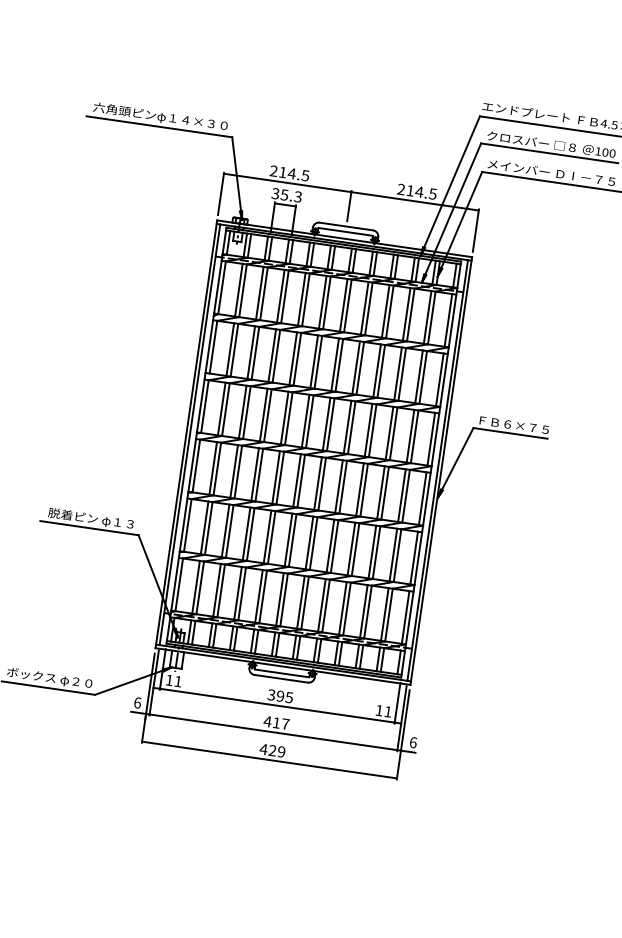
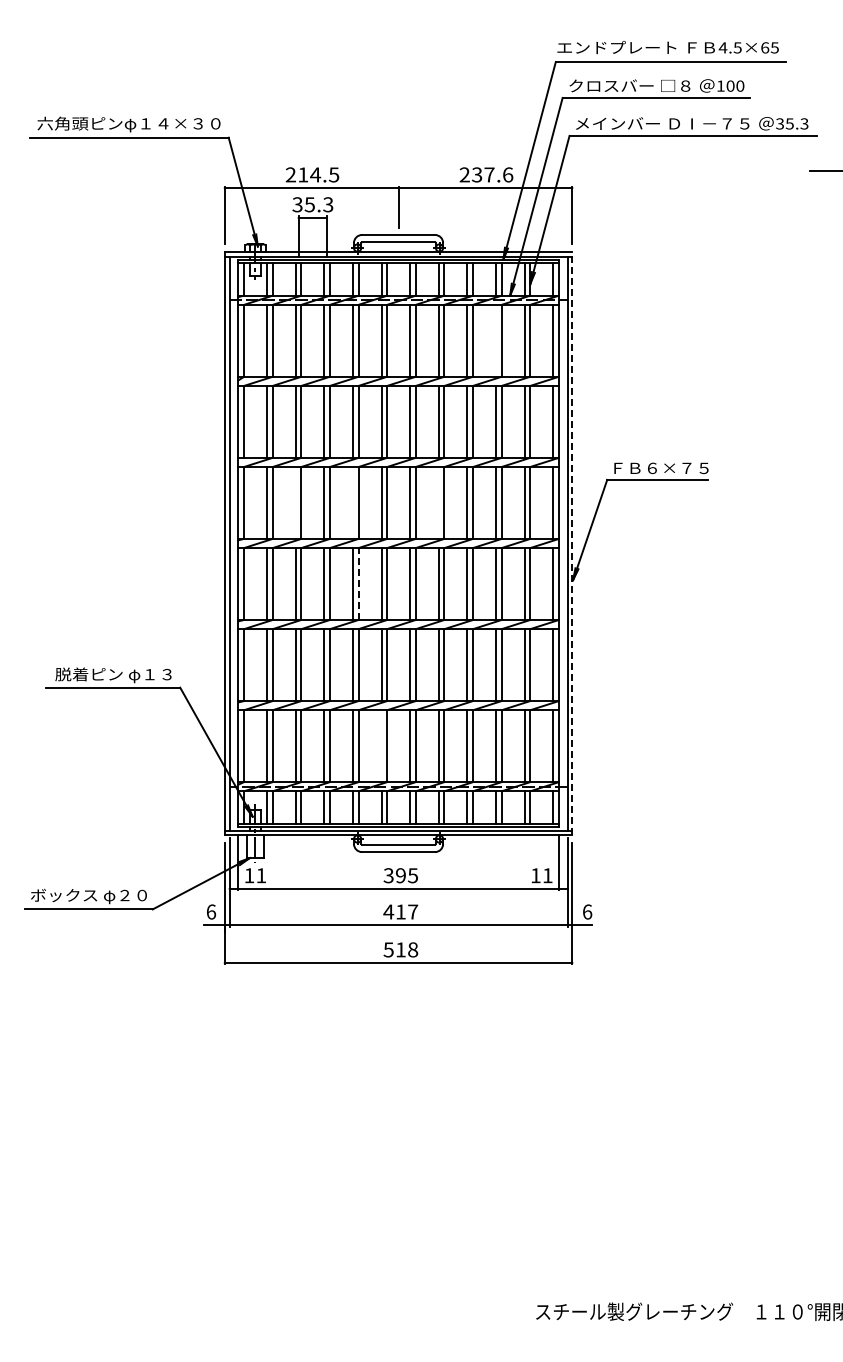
text: (421, 192) -> (492, 174), 214.5 -> 237.6
line: (407, 314) -> (496, 340), removed
line: (242, 411) -> (295, 502), removed
line: (284, 417) -> (352, 502), removed
line: (347, 426) -> (438, 502), removed
line: (441, 470) -> (572, 543), solid -> dashed
line: (280, 478) -> (358, 584), solid -> dashed
line: (279, 599) -> (381, 746), removed
text: (272, 750) -> (400, 949), 429 -> 518

